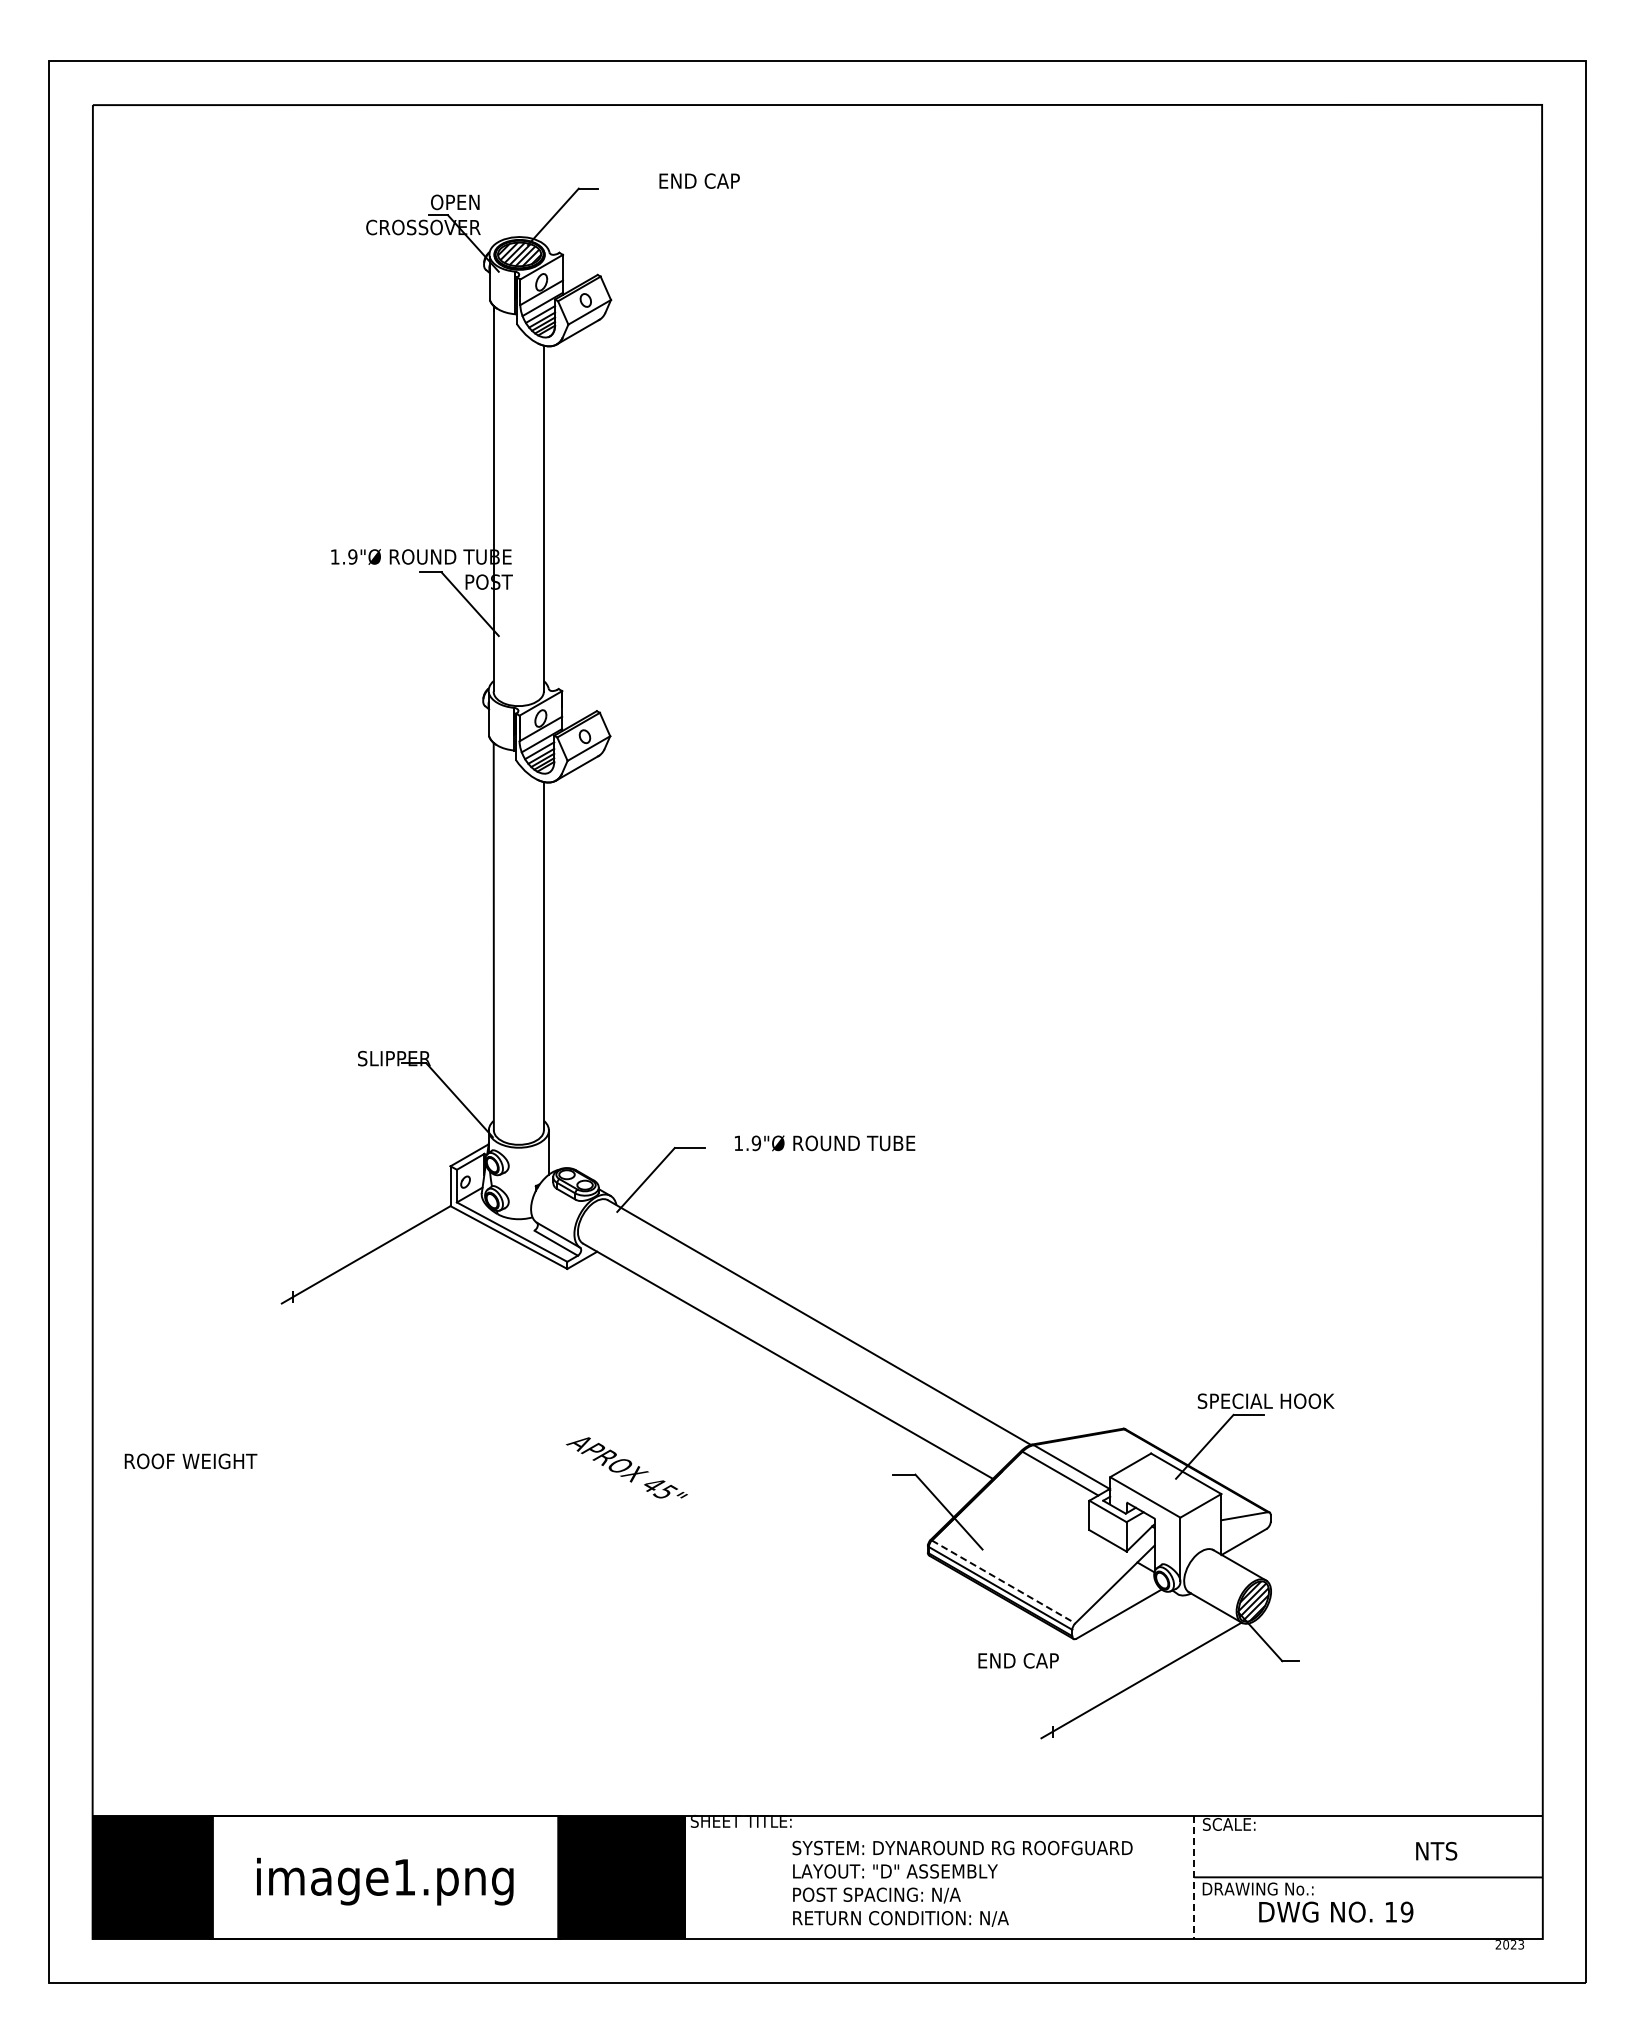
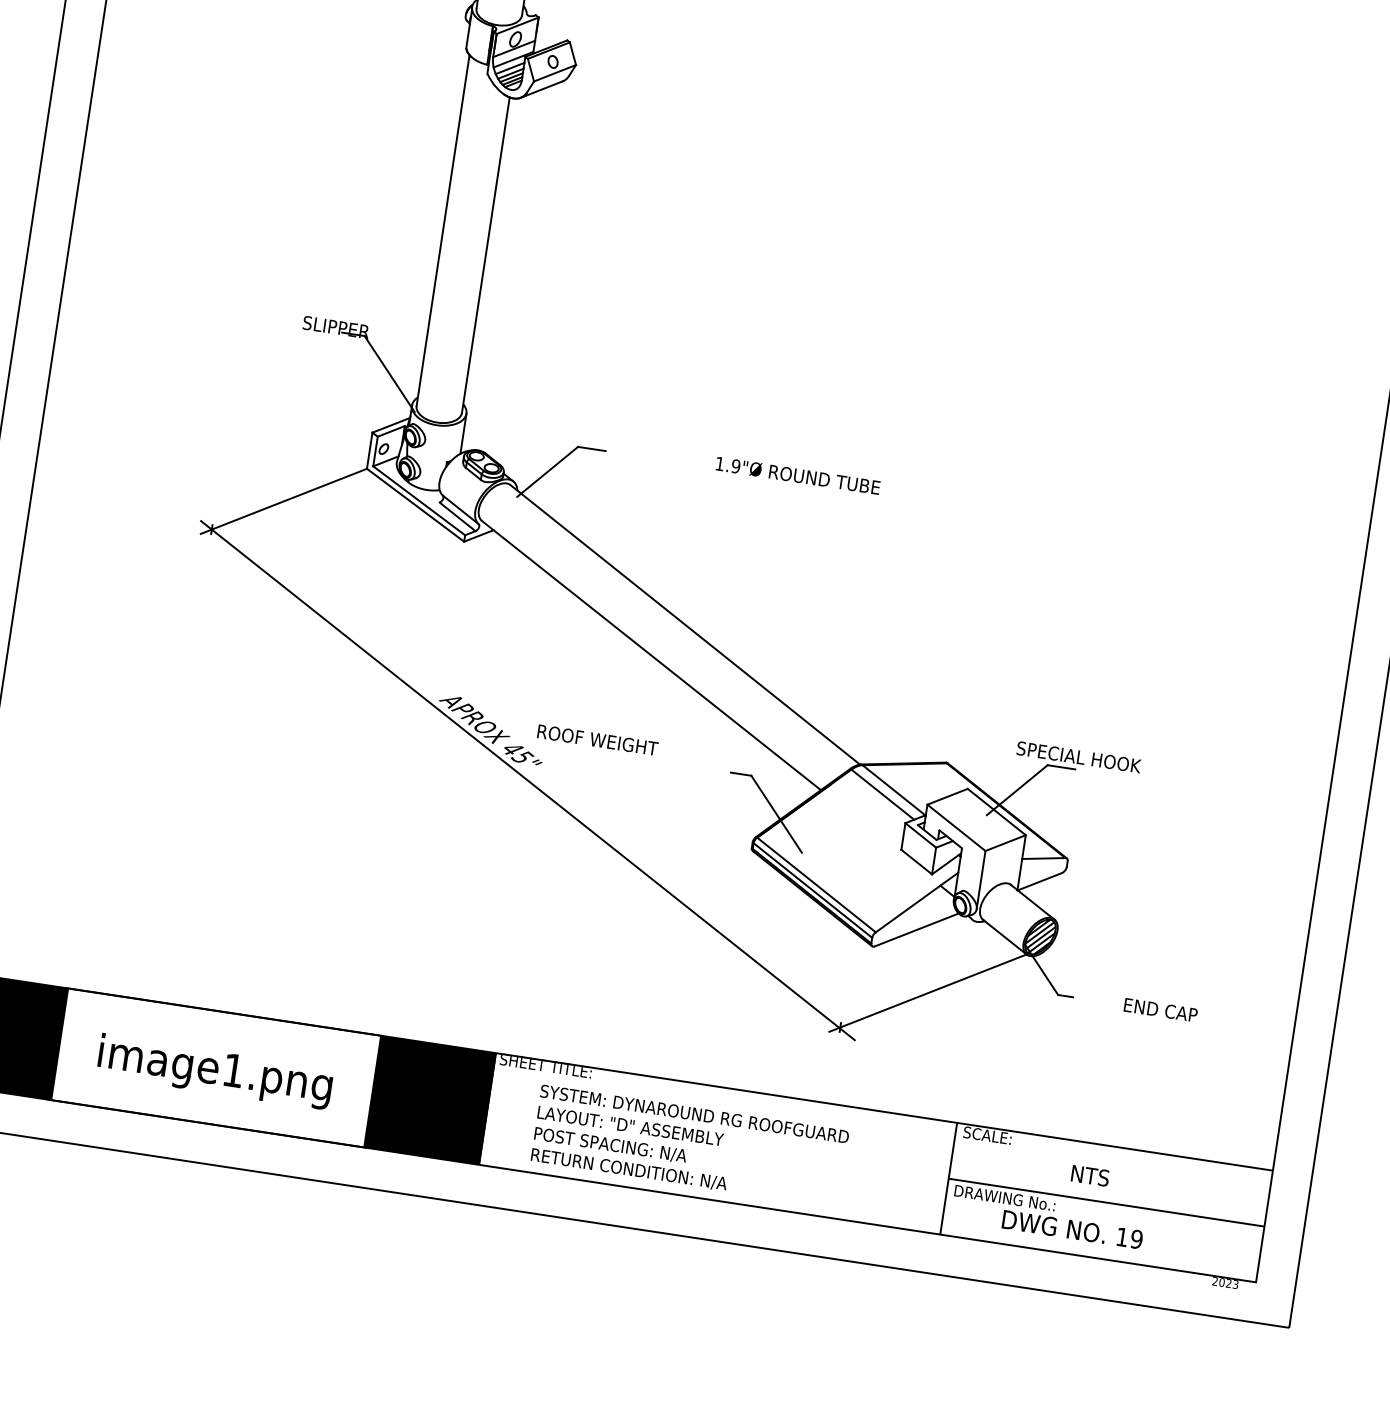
text: (825, 1143) -> (798, 476), moved
text: (190, 1461) -> (597, 740), moved
line: (675, 1516) -> (528, 780), added
line: (1003, 1581) -> (816, 884), dashed -> solid
text: (1018, 1660) -> (1160, 1009), moved
text: (1436, 1850) -> (1090, 1175), moved
line: (1194, 1877) -> (948, 1178), dashed -> solid
text: (962, 1883) -> (689, 1146), moved

